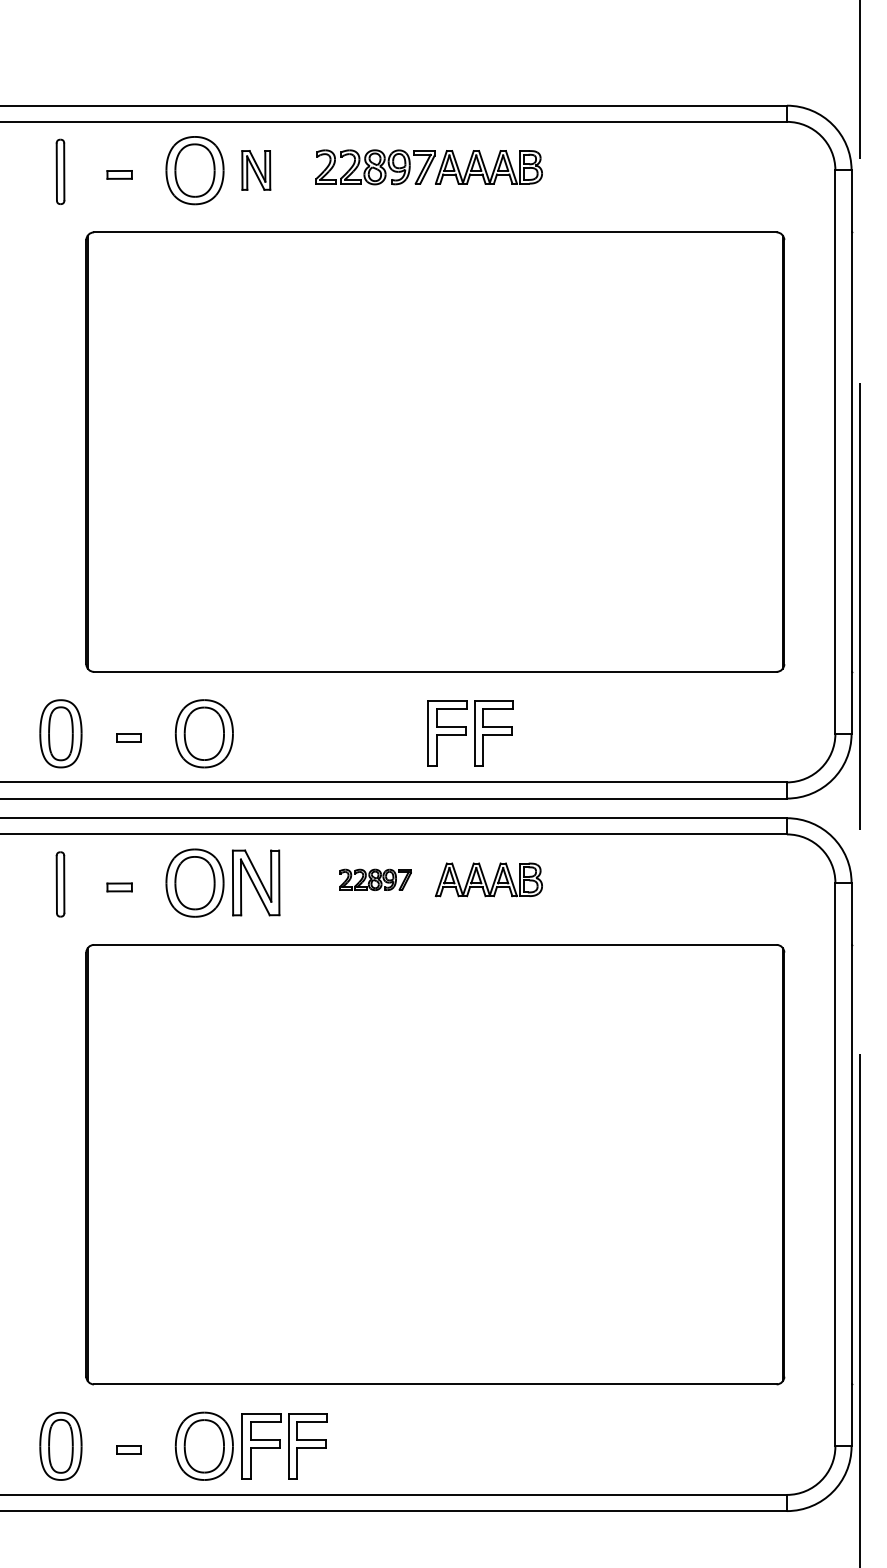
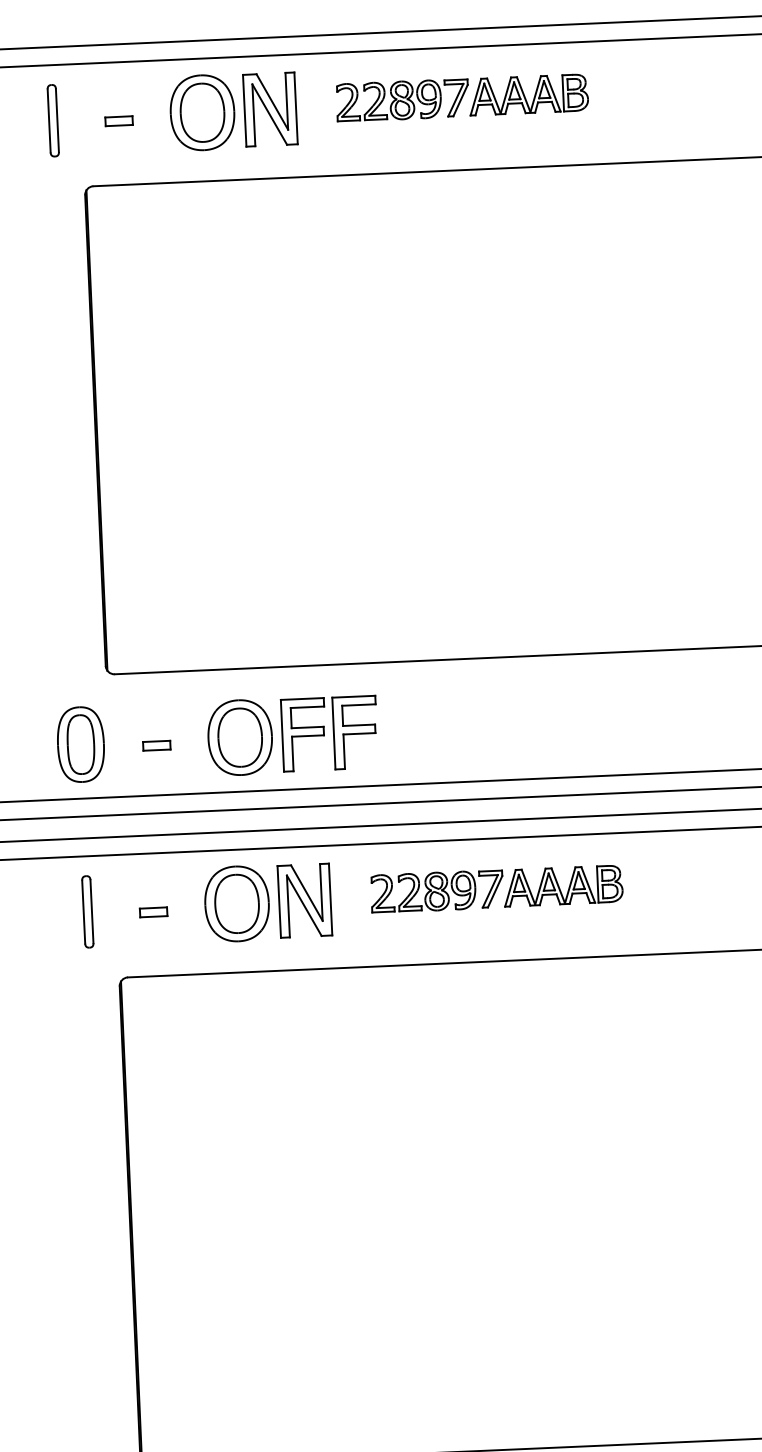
part: (256, 170) -> (270, 109), size x1.67
part: (470, 733) -> (329, 733), moved
part: (375, 879) -> (437, 891), size x1.67

